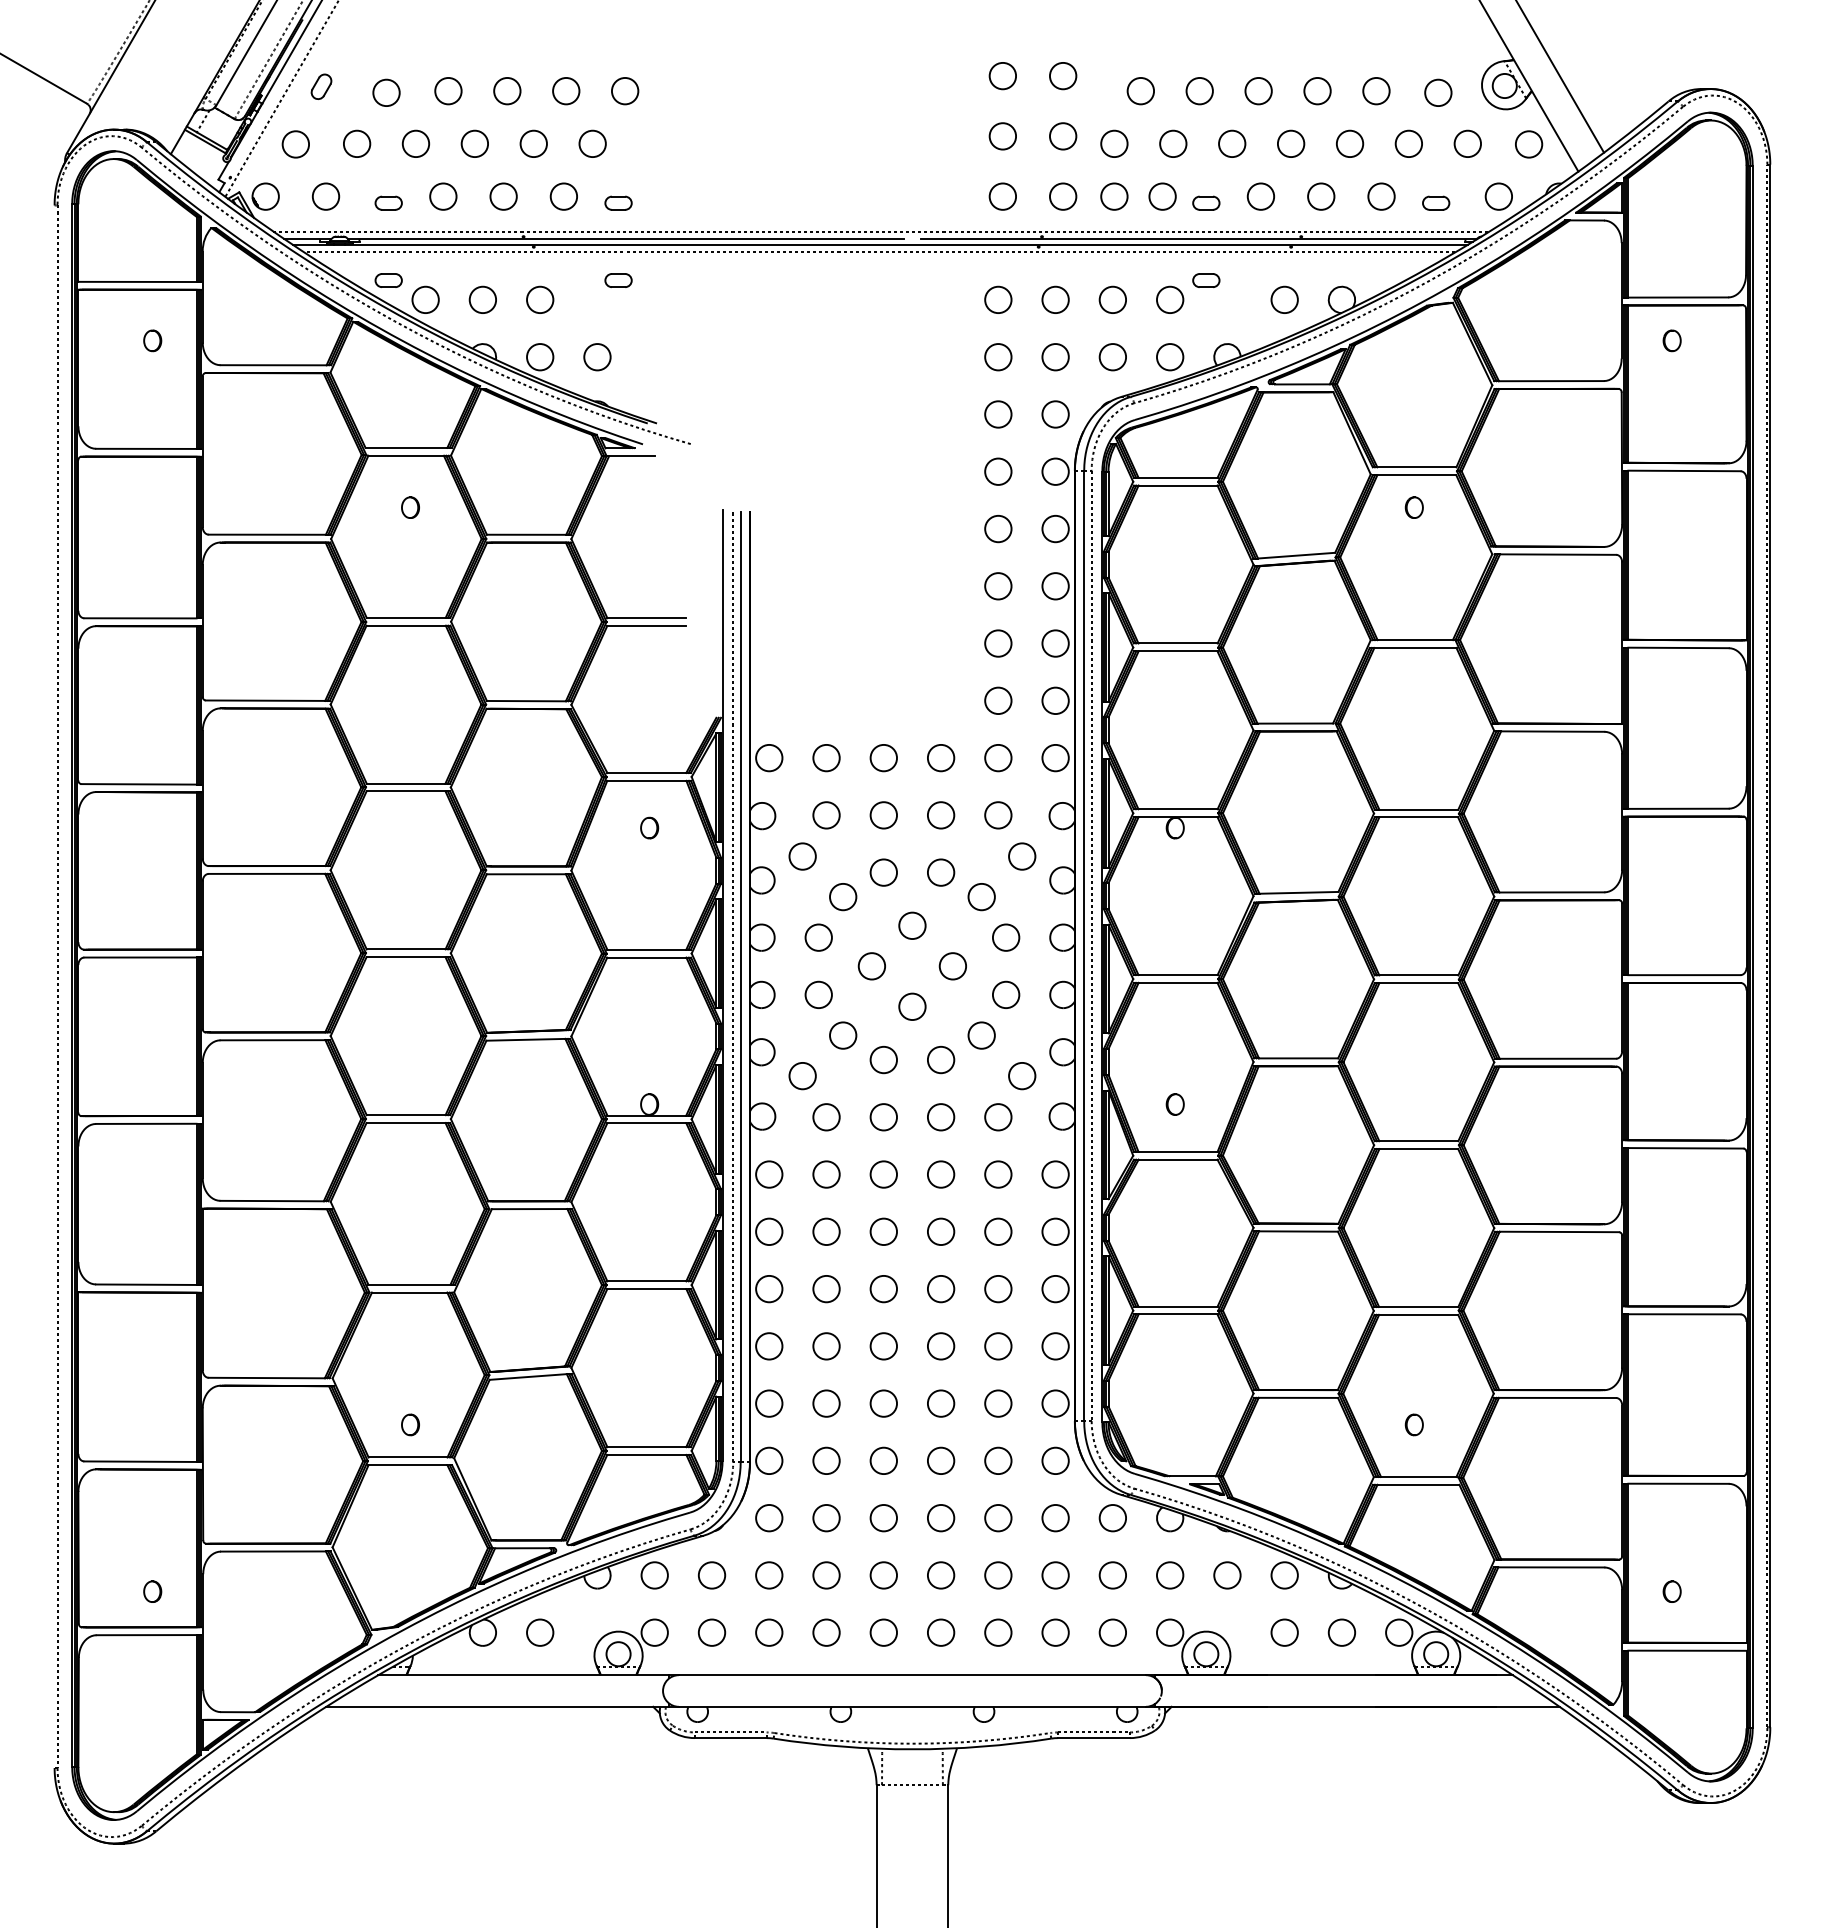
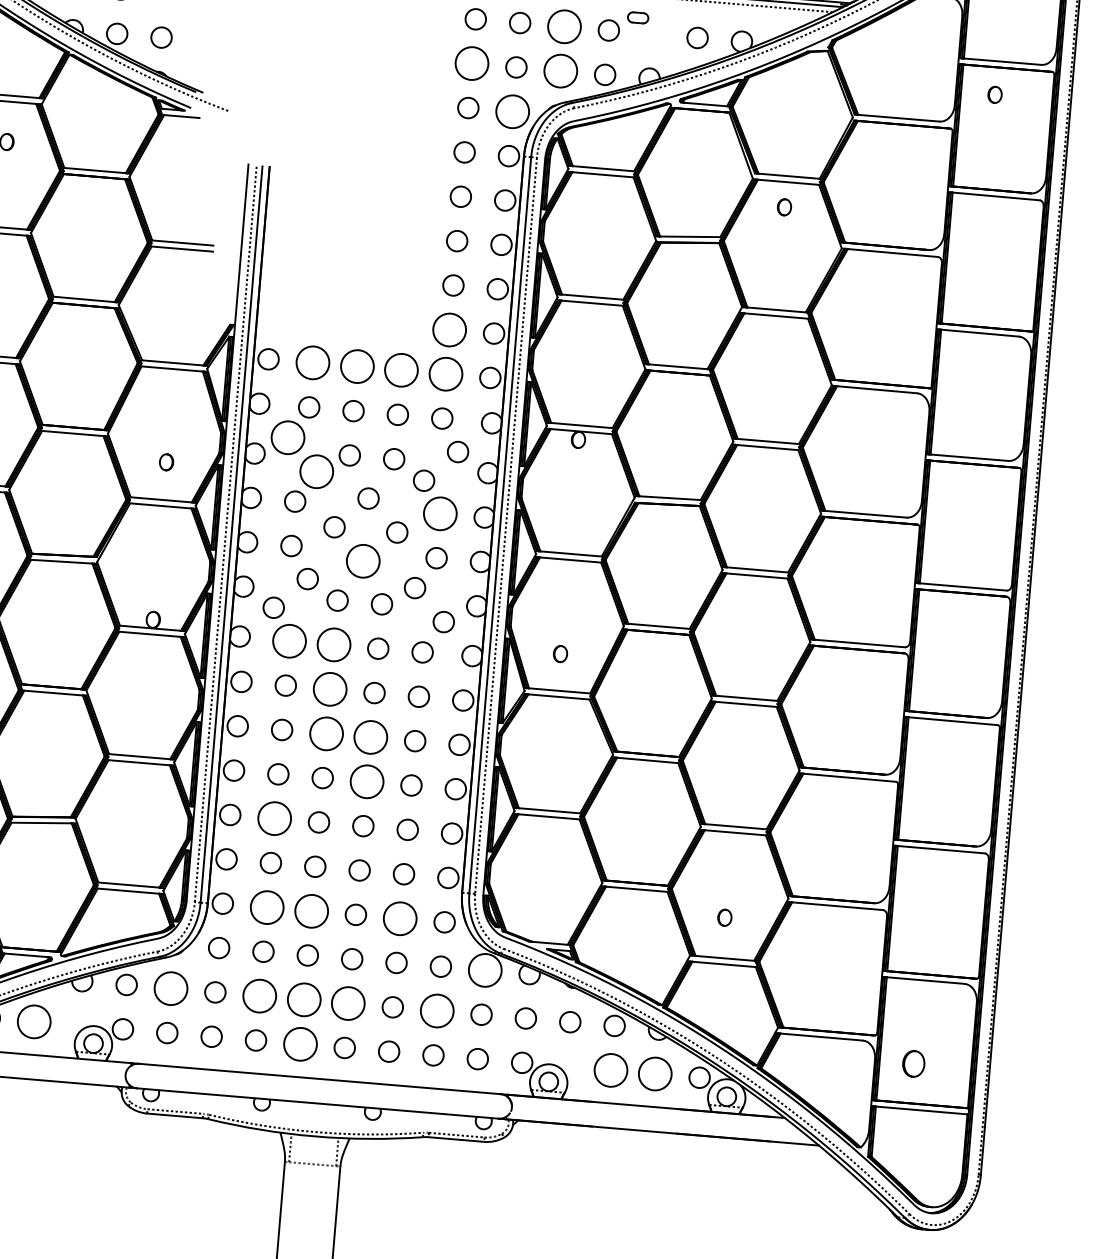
circle: (1112, 299) -> (564, 26), size x1.6
circle: (998, 357) -> (472, 63), size x1.6
circle: (1112, 357) -> (560, 71), size x1.6
circle: (1055, 414) -> (512, 111), size x1.6
circle: (998, 700) -> (449, 329), size x1.6
circle: (998, 757) -> (446, 373), size x1.6
circle: (826, 758) -> (312, 363), size x1.6
circle: (883, 758) -> (357, 367), size x1.6
circle: (941, 758) -> (401, 370), size x1.6
part: (649, 827) -> (166, 461), moved
circle: (802, 856) -> (287, 437), size x1.6
circle: (843, 896) -> (317, 471), size x1.6
circle: (1005, 937) -> (439, 513), size x1.6
circle: (912, 1006) -> (363, 561), size x1.6
circle: (826, 1117) -> (289, 641), size x1.6
circle: (883, 1117) -> (333, 645), size x1.6
circle: (883, 1174) -> (329, 689), size x1.6
circle: (883, 1231) -> (326, 733), size x1.6
circle: (940, 1231) -> (370, 737), size x1.6
circle: (940, 1288) -> (366, 781), size x1.6
circle: (826, 1346) -> (274, 818), size x1.6
circle: (826, 1460) -> (267, 907), size x1.6
circle: (883, 1460) -> (311, 910), size x1.6
circle: (998, 1460) -> (400, 918), size x1.6
circle: (1112, 1518) -> (484, 970), size x1.6
circle: (711, 1575) -> (170, 988), size x1.6
circle: (826, 1575) -> (259, 996), size x1.6
circle: (883, 1575) -> (303, 999), size x1.6
circle: (941, 1575) -> (348, 1003), size x1.6
circle: (1055, 1575) -> (437, 1011), size x1.6
part: (1671, 1591) -> (913, 1063), size x1.6
circle: (540, 1632) -> (34, 1021), size x1.6
circle: (883, 1632) -> (300, 1044), size x1.6
circle: (1284, 1632) -> (610, 1070), size x1.6
circle: (1341, 1632) -> (654, 1073), size x1.6

